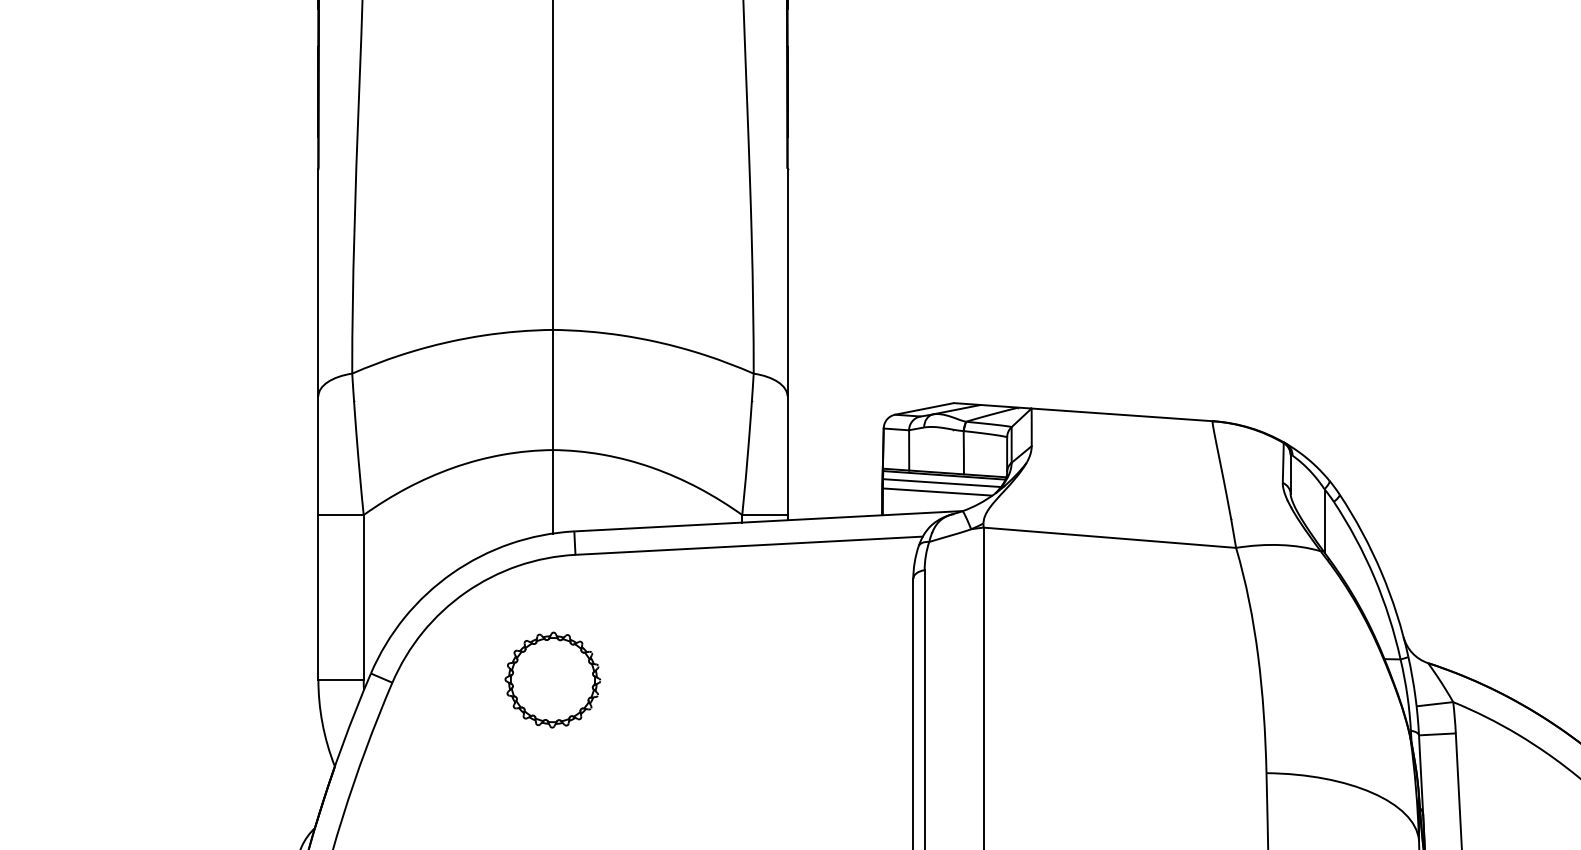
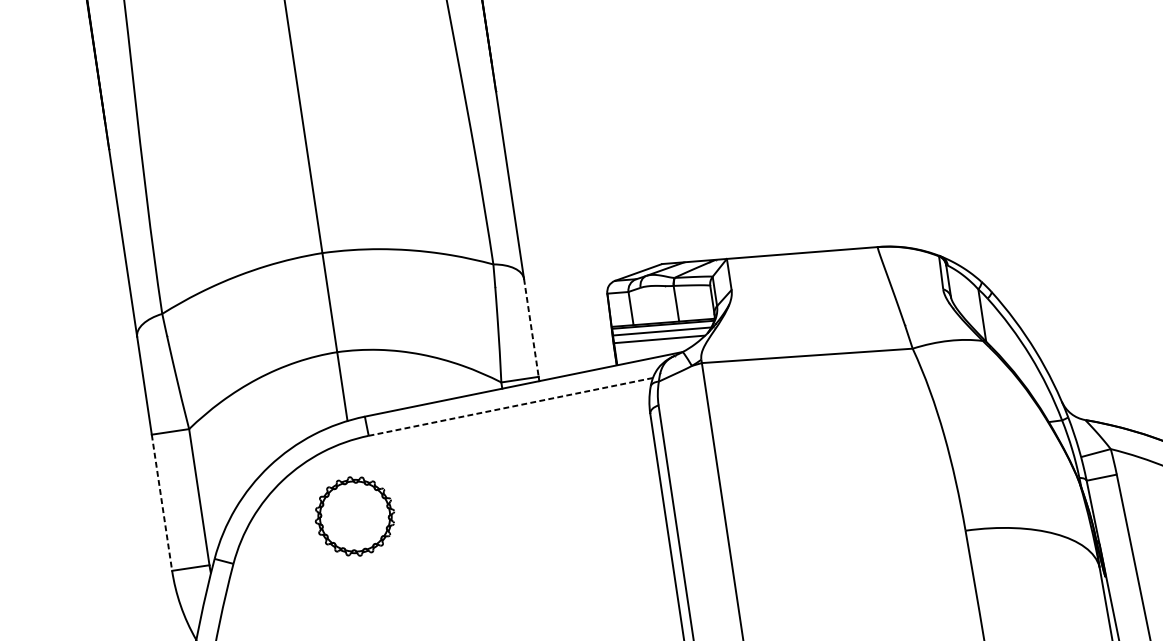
line: (787, 456) -> (531, 328), solid -> dashed
line: (749, 545) -> (511, 406), solid -> dashed
line: (318, 597) -> (162, 502), solid -> dashed
part: (552, 679) -> (354, 516), moved

